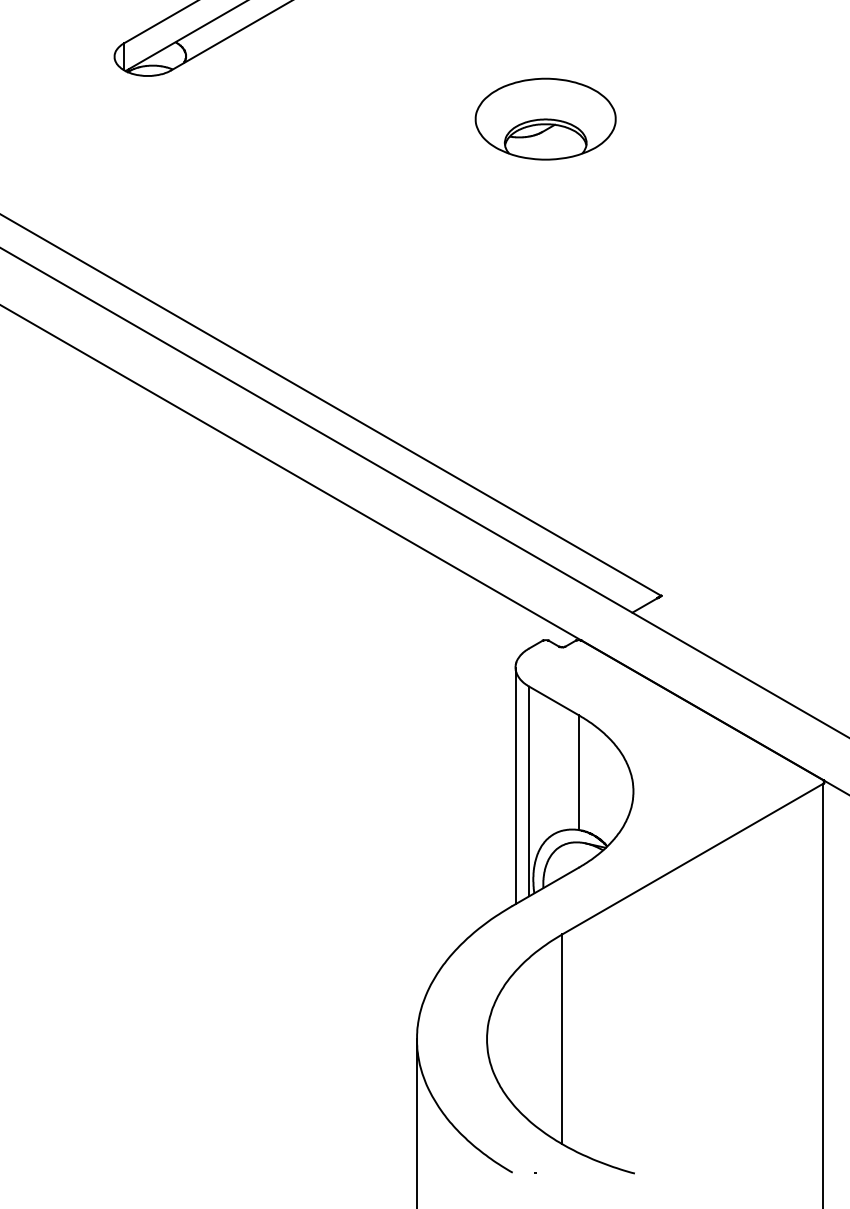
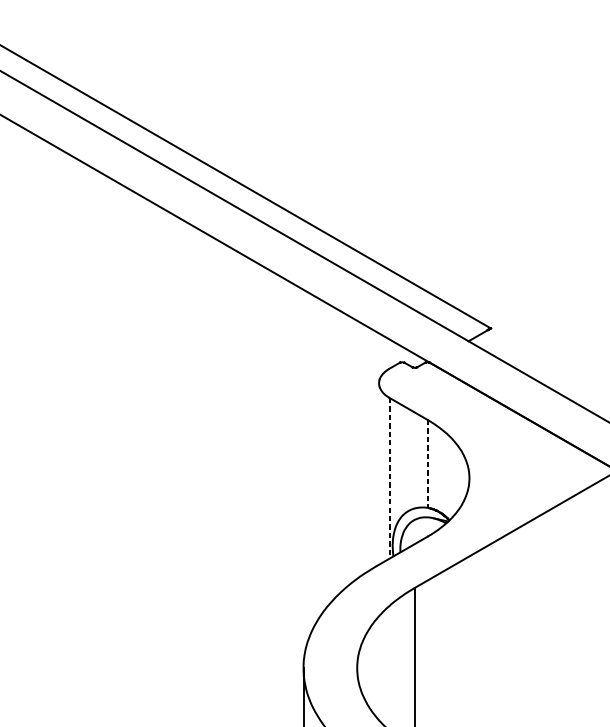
line: (578, 773) -> (427, 464), solid -> dashed
line: (515, 785) -> (379, 473), removed
line: (529, 791) -> (389, 478), solid -> dashed

